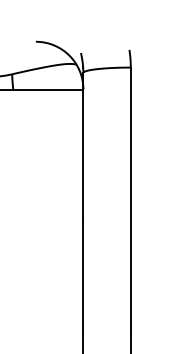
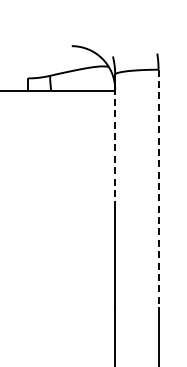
line: (83, 146) -> (115, 141), solid -> dashed
line: (130, 197) -> (158, 188), solid -> dashed

